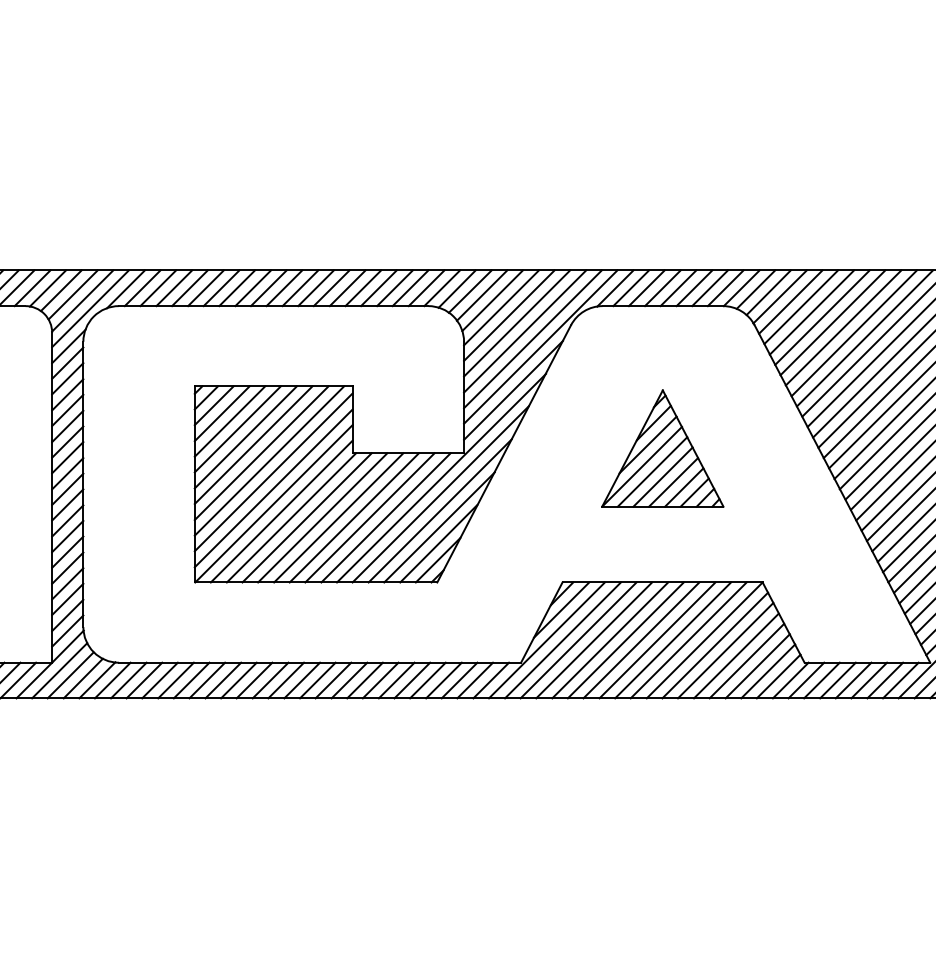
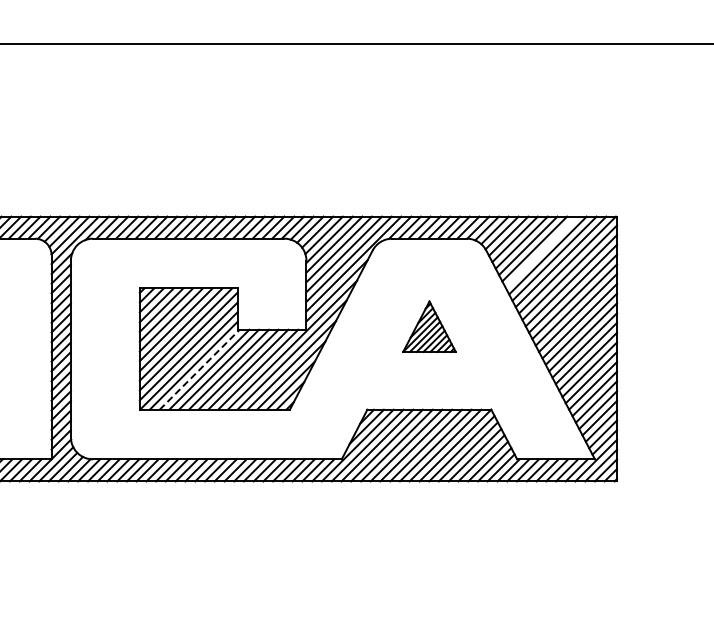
line: (843, 326) -> (541, 251), removed
part: (662, 448) -> (429, 326), size x0.7
line: (291, 517) -> (199, 369), solid -> dashed

